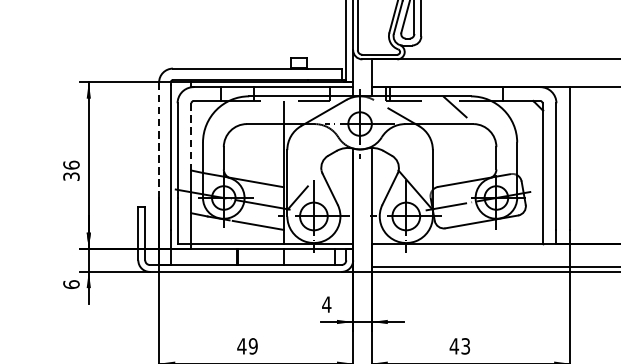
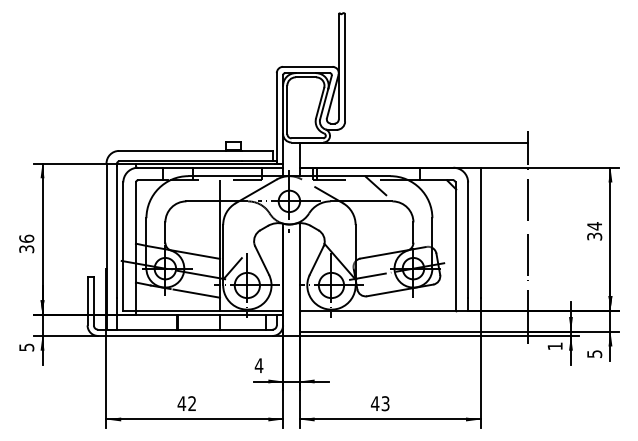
line: (190, 137) -> (135, 213), dashed -> solid
line: (159, 140) -> (106, 216), dashed -> solid
text: (71, 284) -> (26, 347), 6 -> 5
text: (253, 346) -> (192, 403), 49 -> 42

